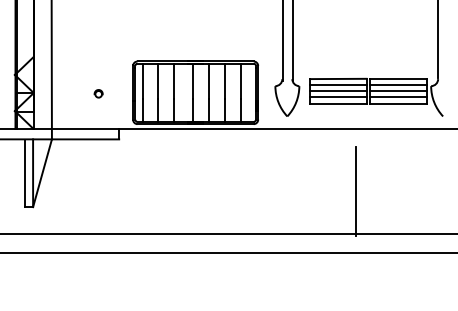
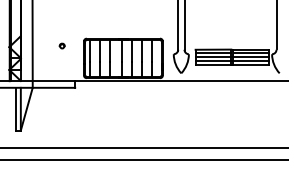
part: (97, 92) -> (61, 45), moved
line: (355, 191) -> (224, 120), removed

